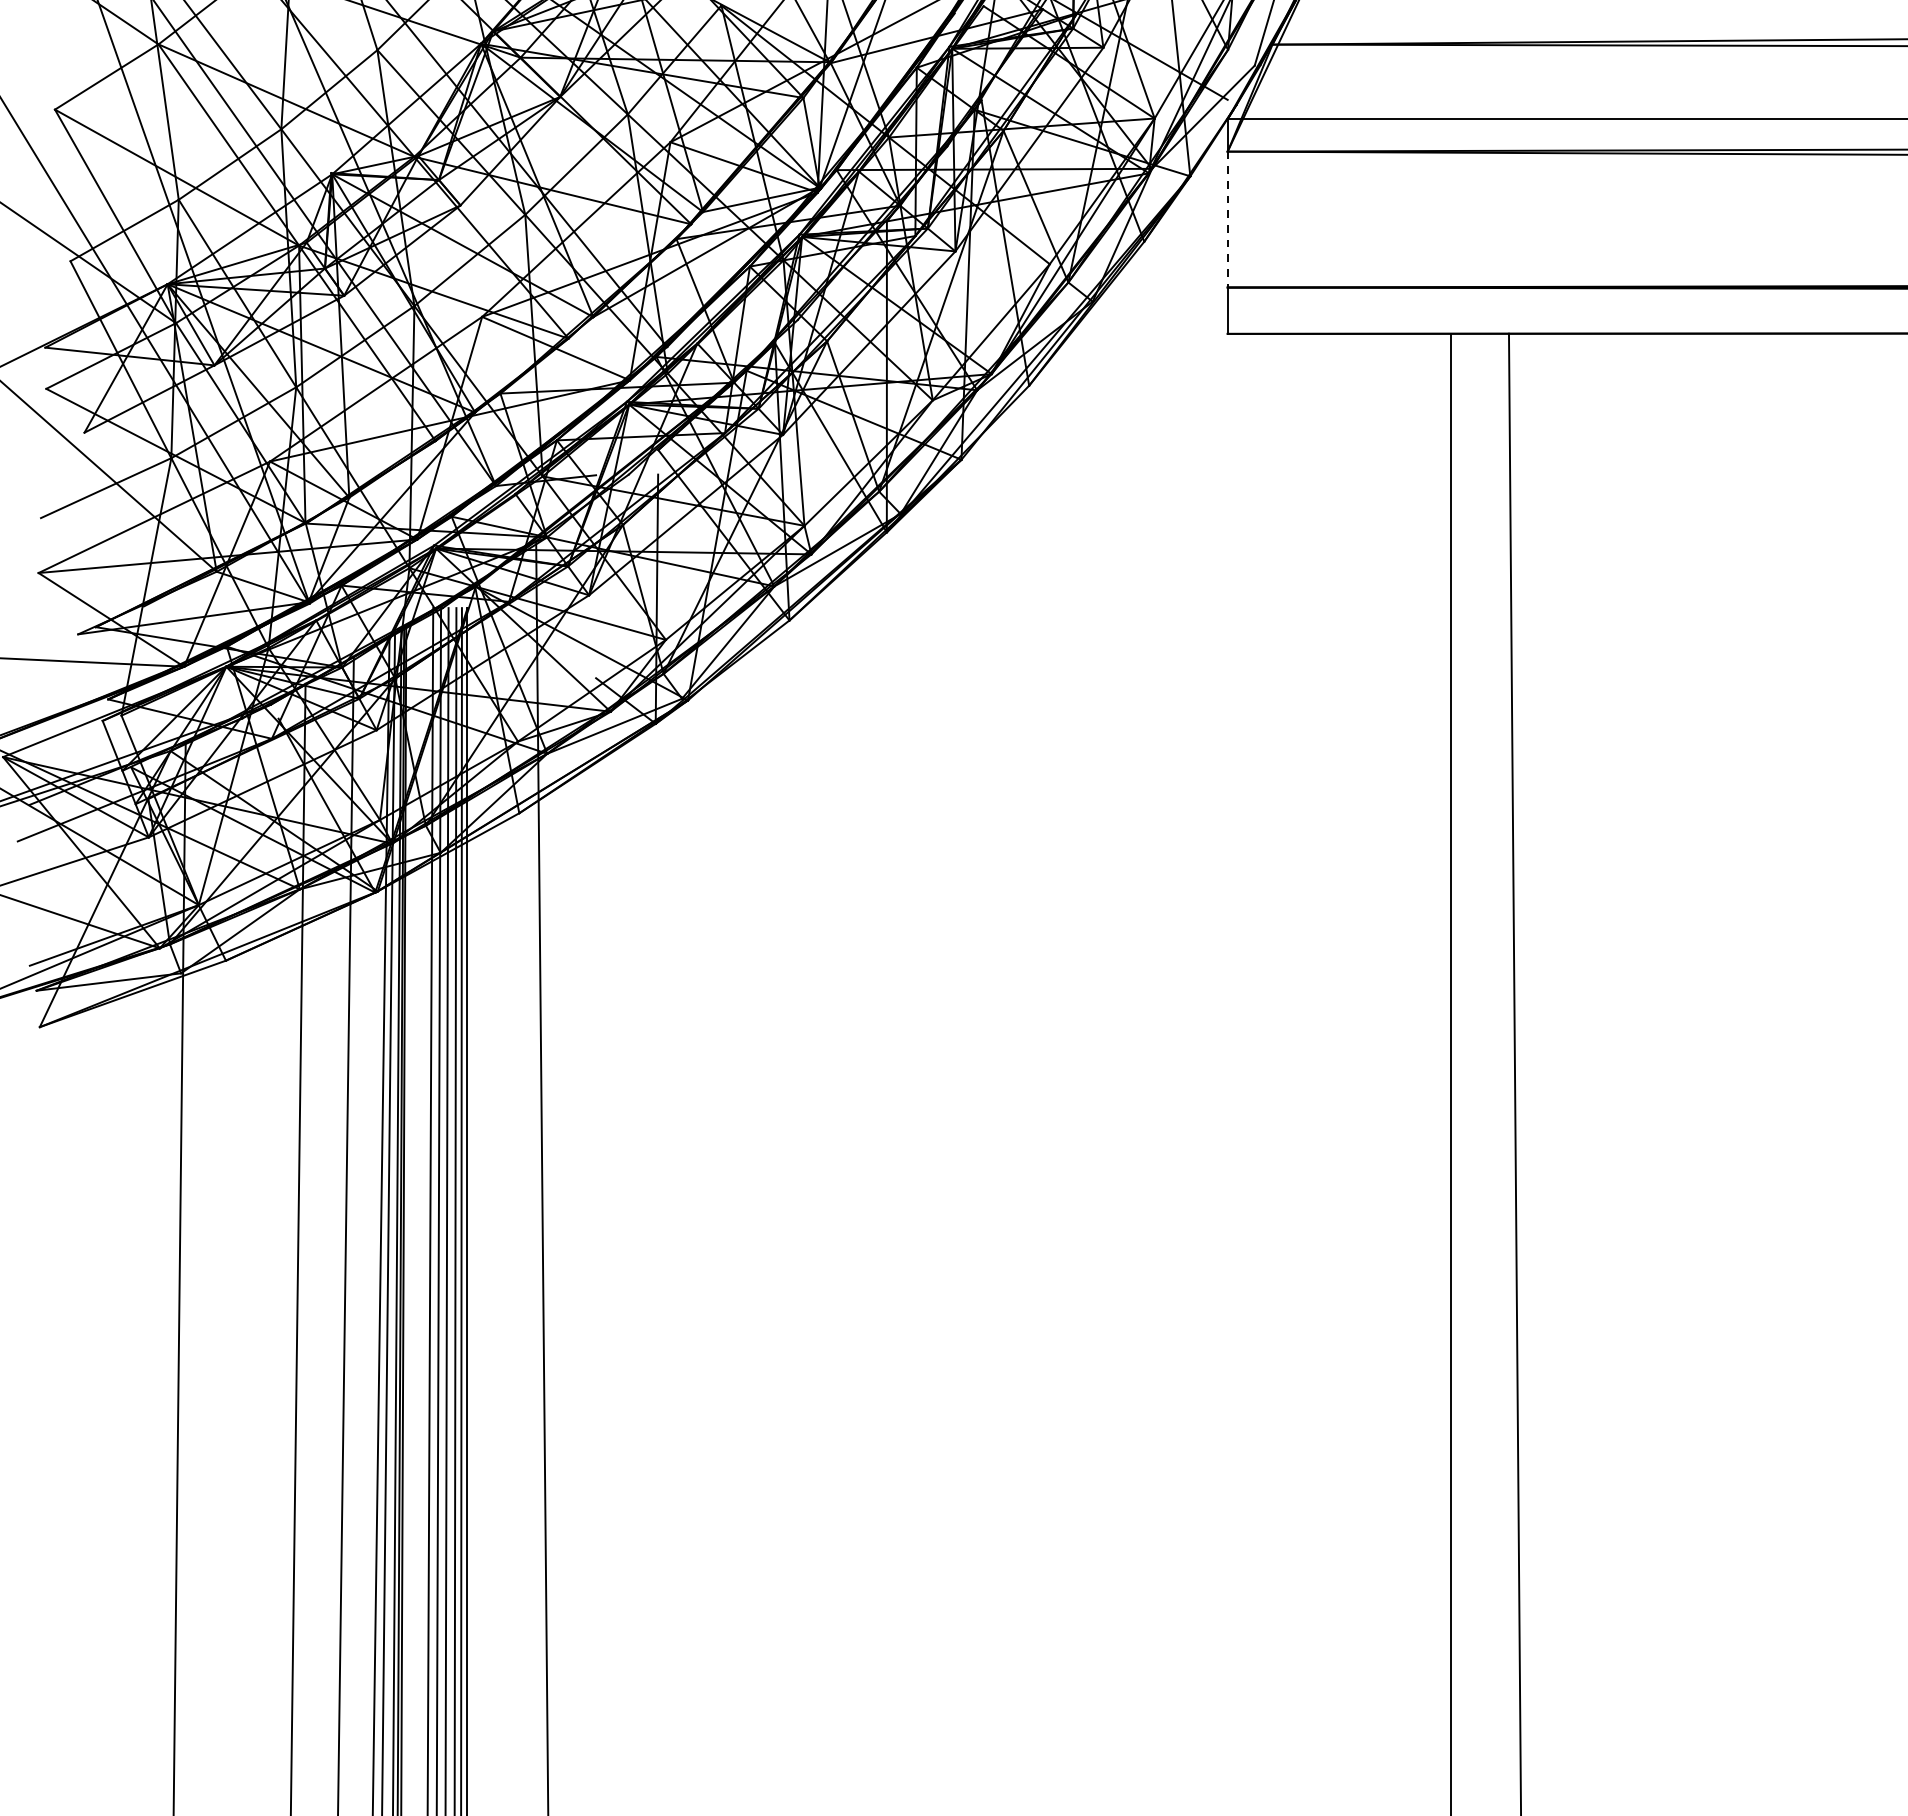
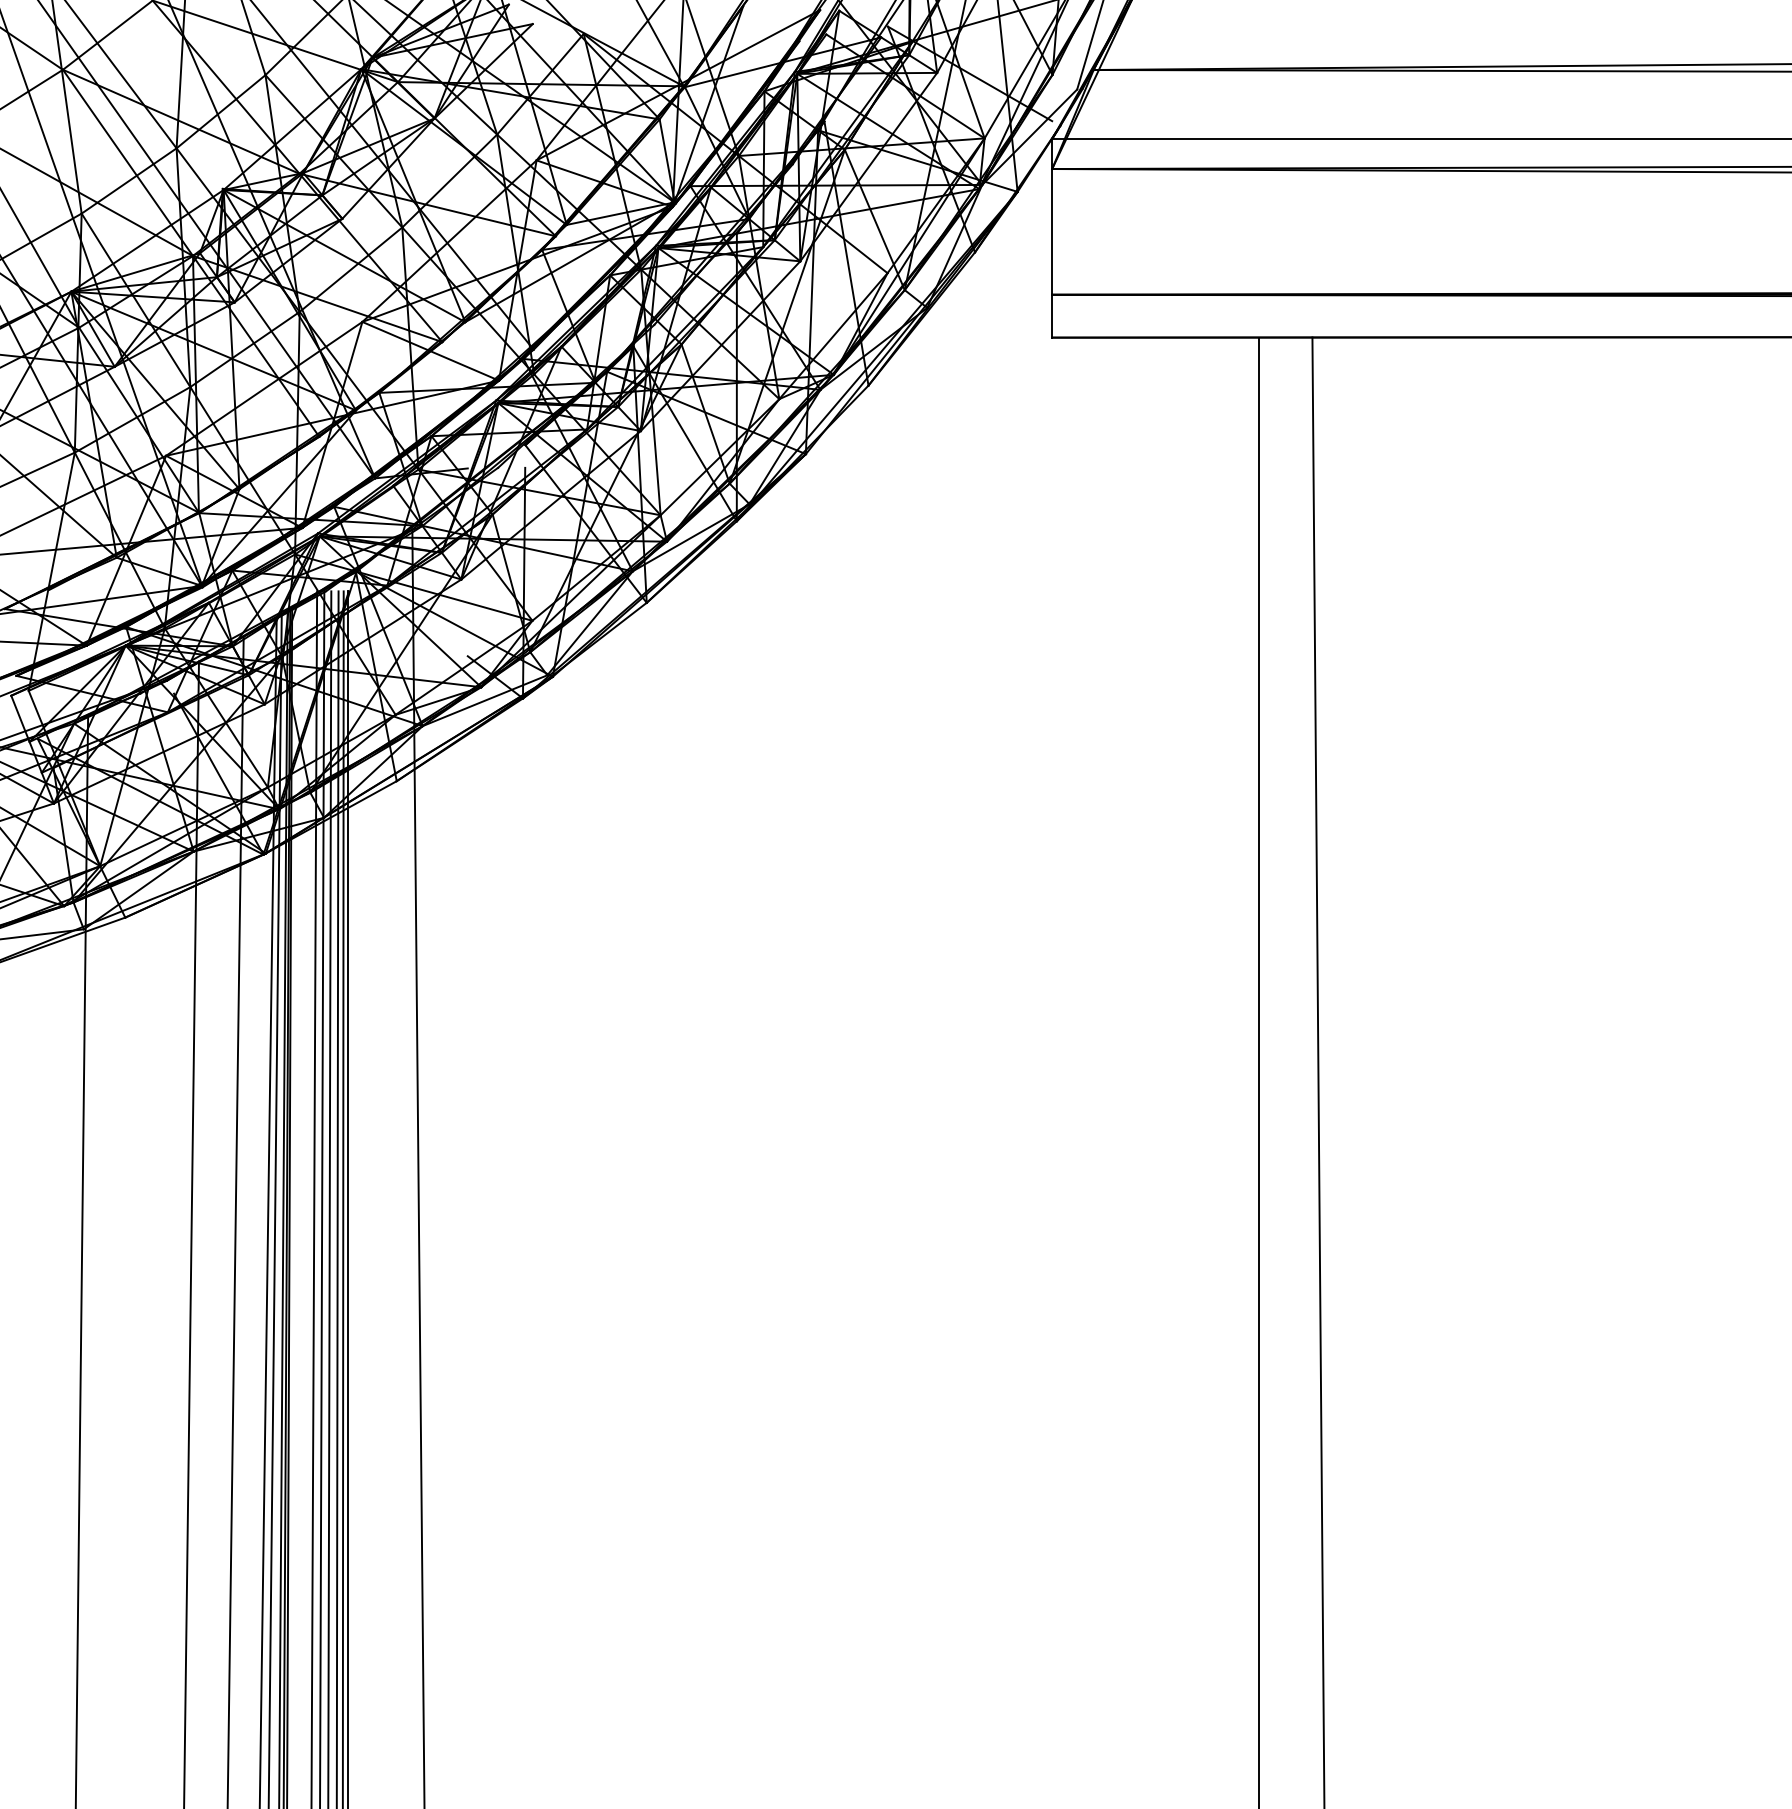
line: (1228, 219) -> (1052, 231), dashed -> solid

